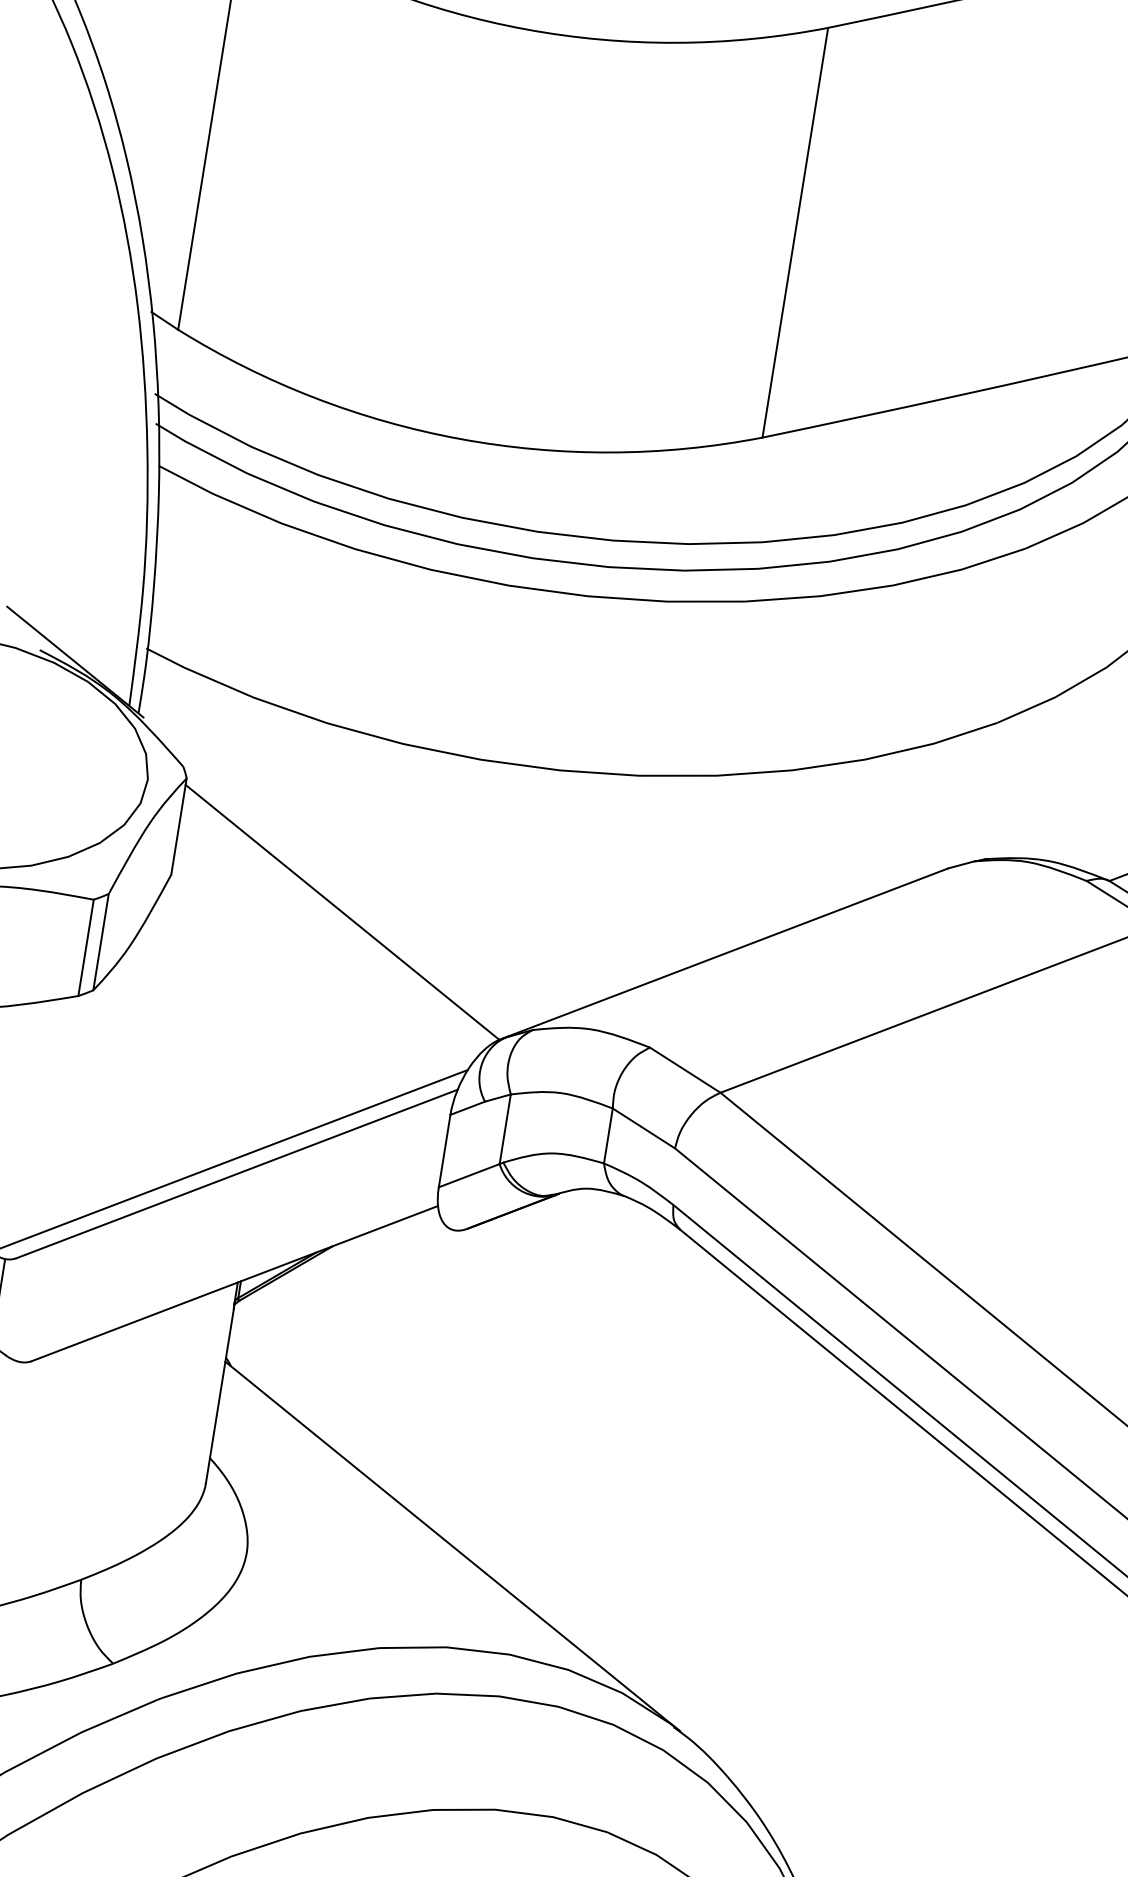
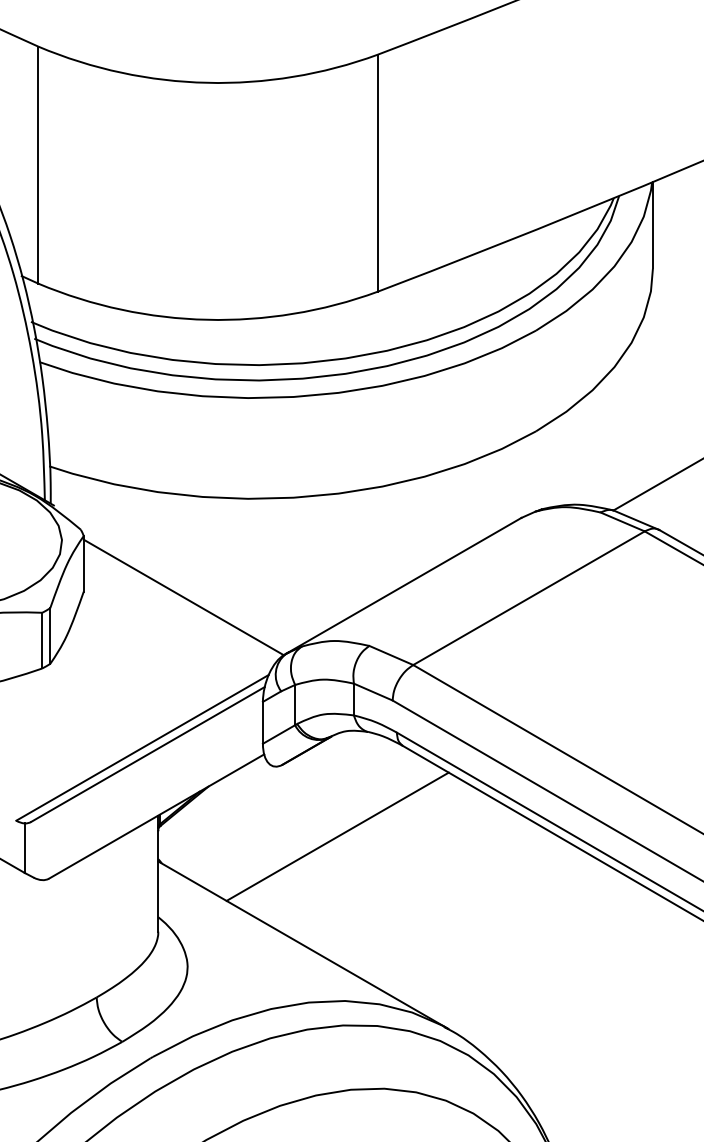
line: (542, 1368) -> (337, 836), added

